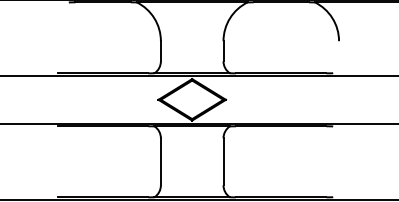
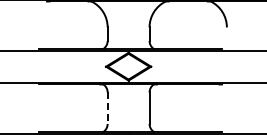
line: (160, 162) -> (107, 108), solid -> dashed

